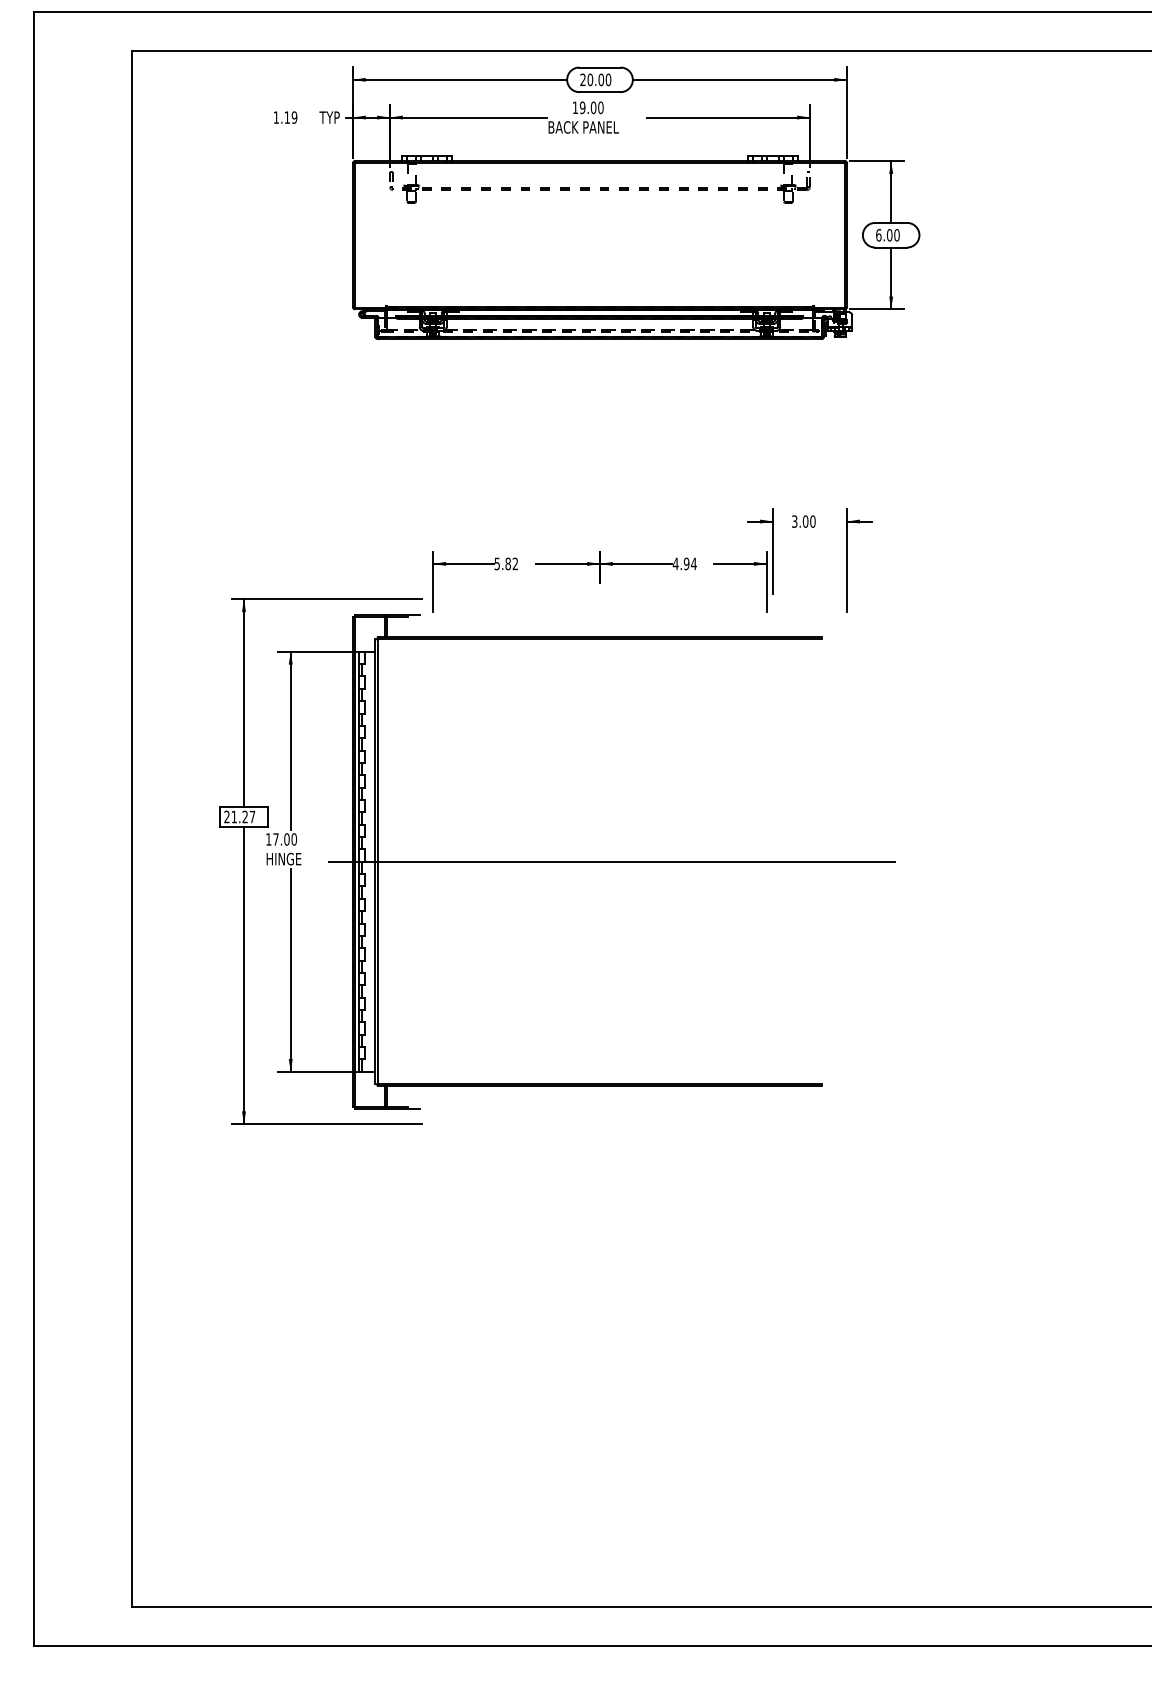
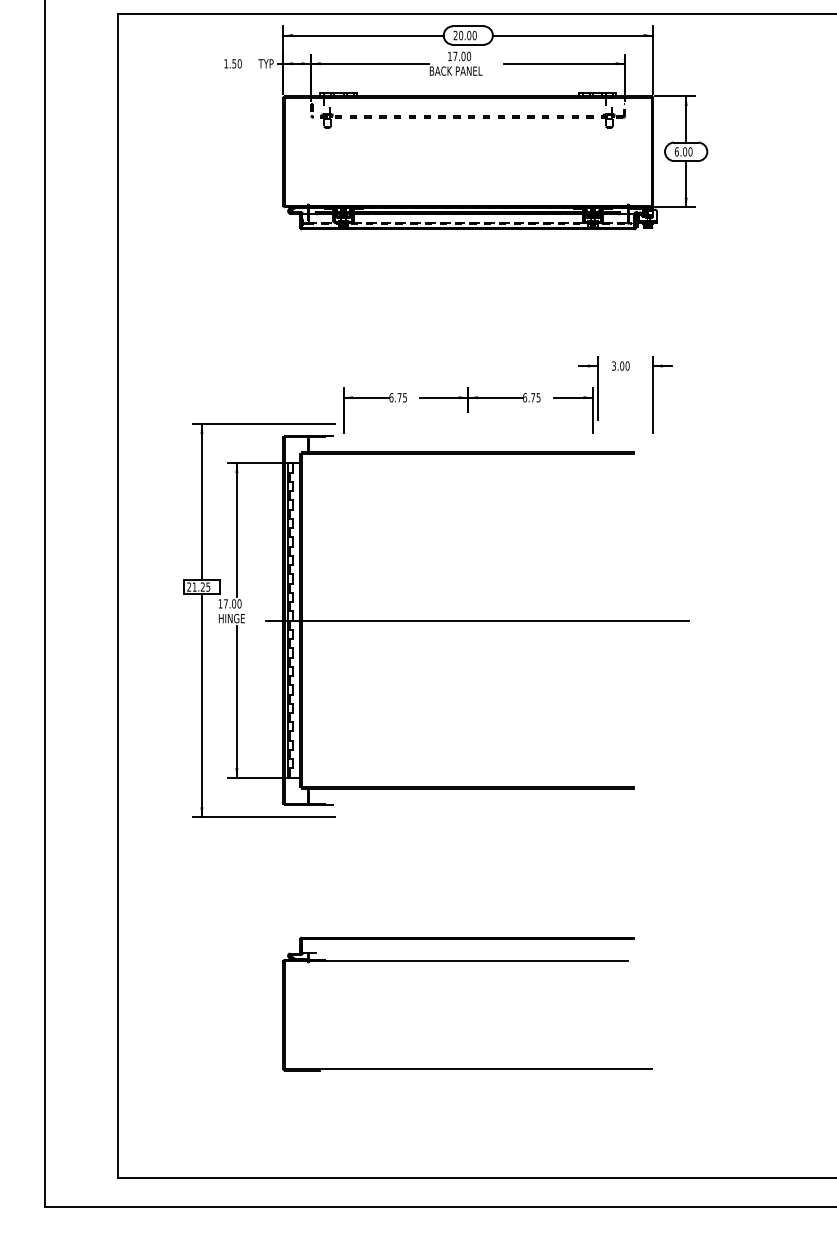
text: (582, 107) -> (455, 56), 19.00 -> 17.00
text: (290, 117) -> (236, 63), 1.19 -> 1.50
text: (506, 563) -> (398, 397), 5.82 -> 6.75
text: (684, 563) -> (531, 397), 4.94 -> 6.75
text: (252, 817) -> (208, 587), 21.27 -> 21.25
part: (598, 1317) -> (467, 961), added

